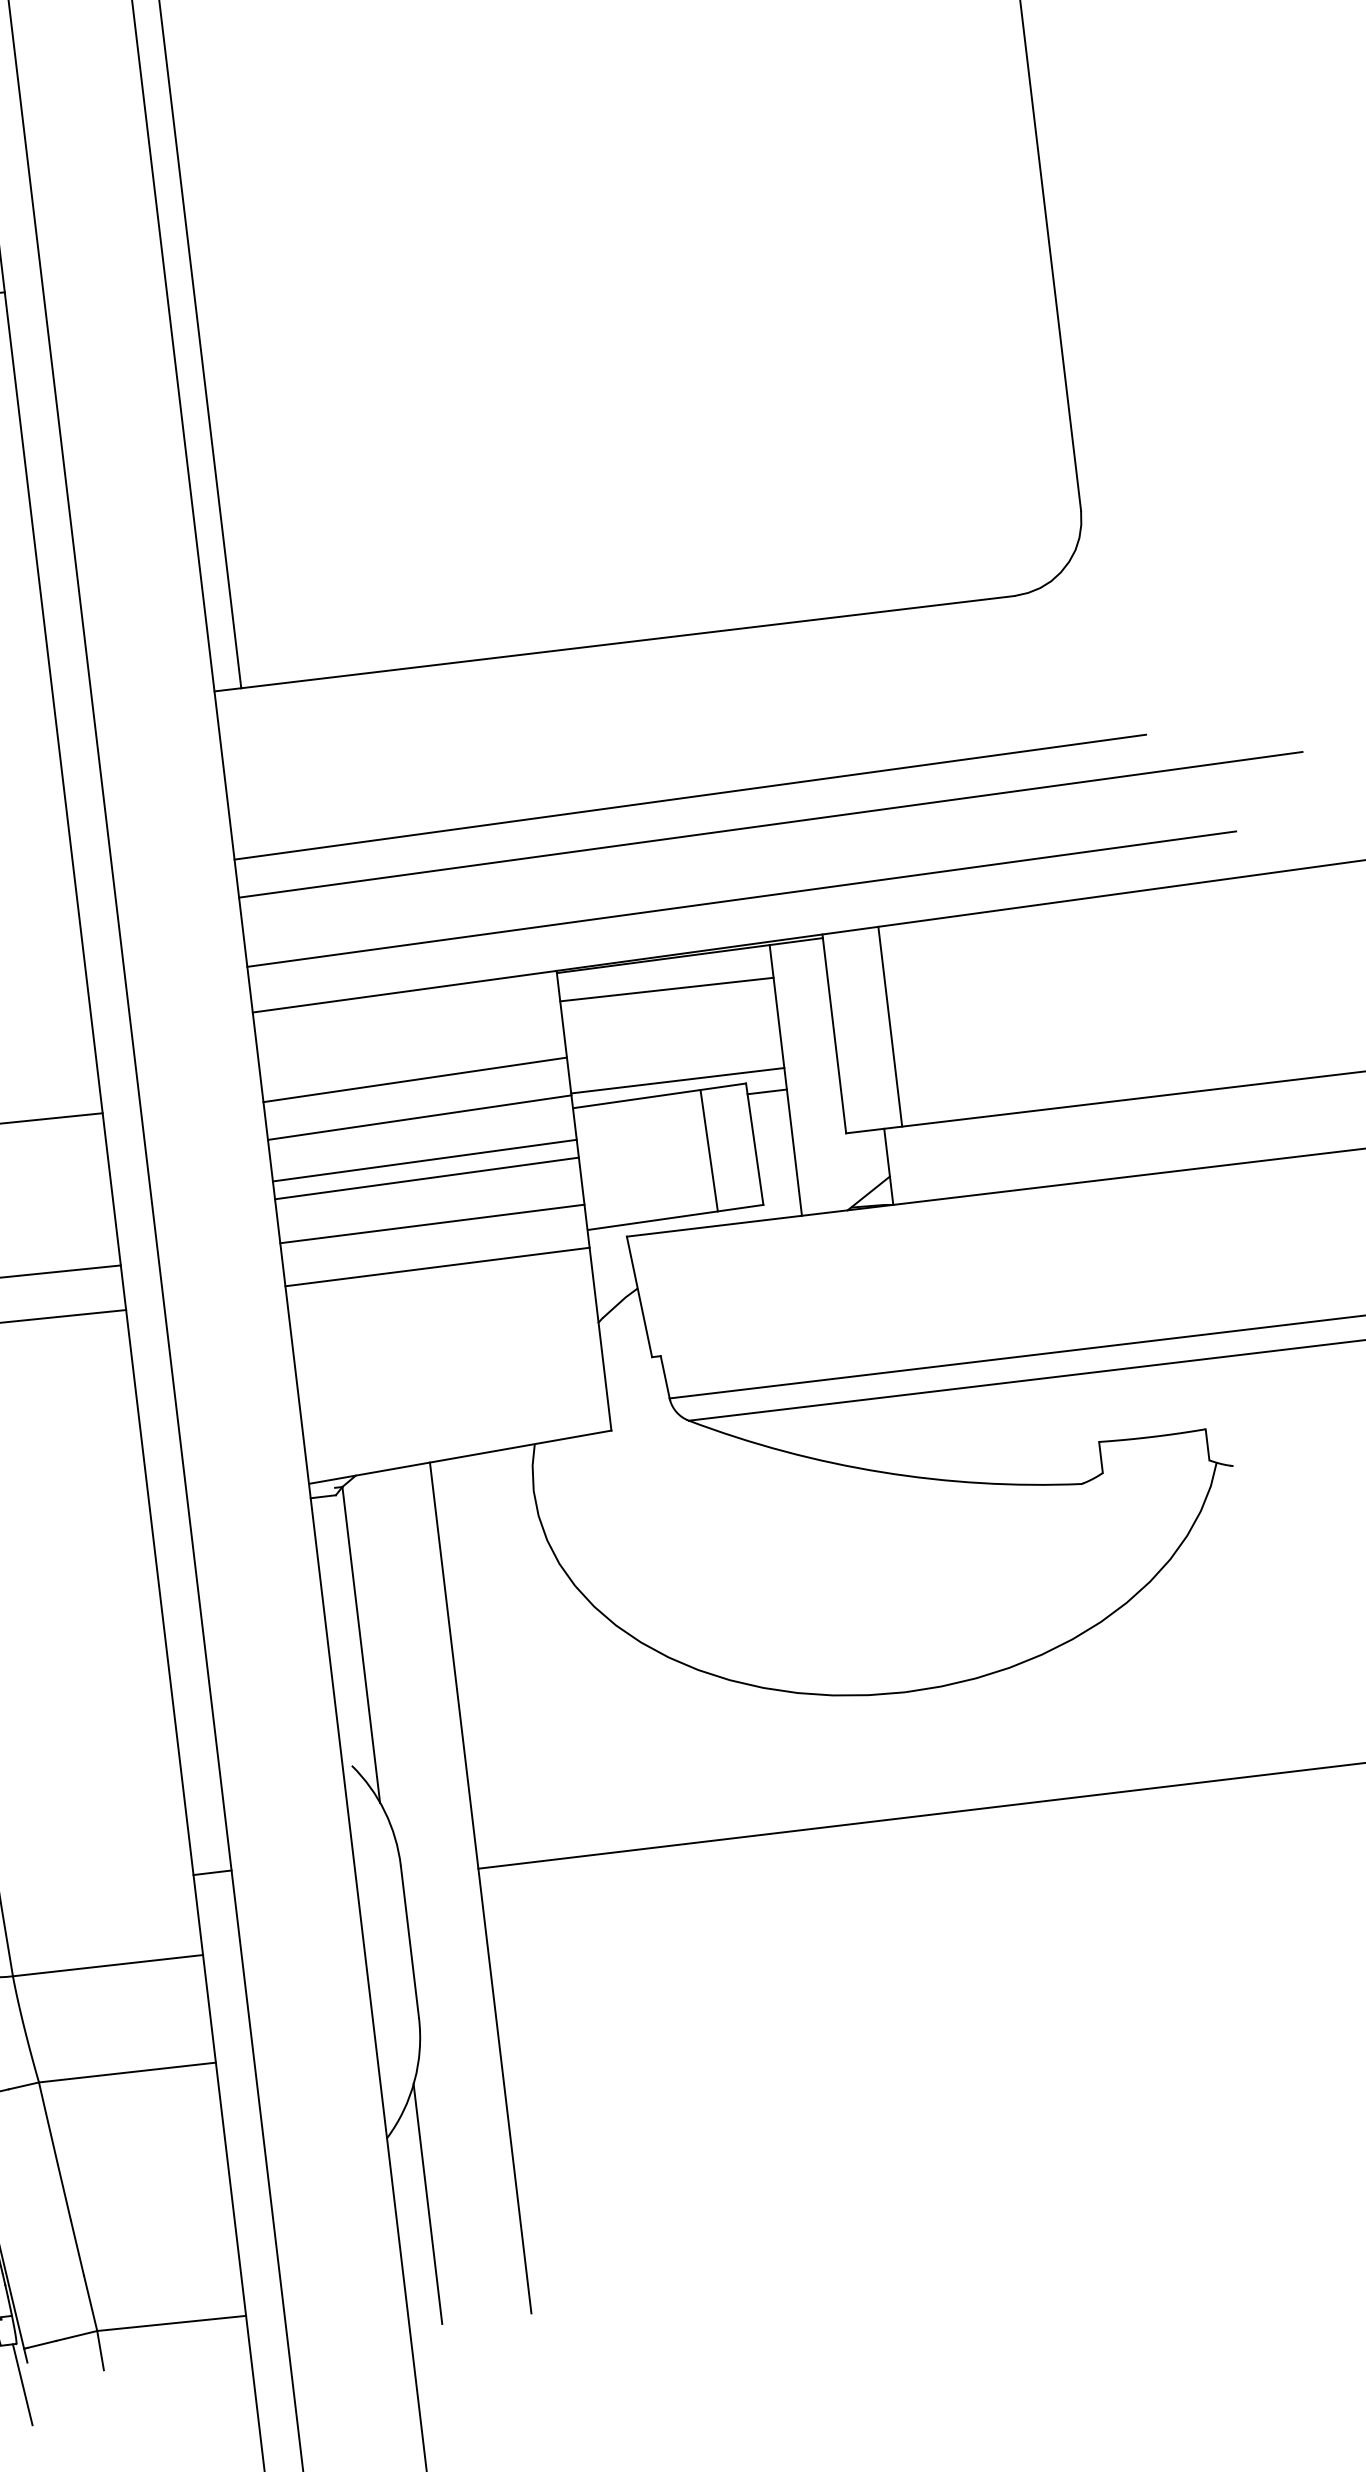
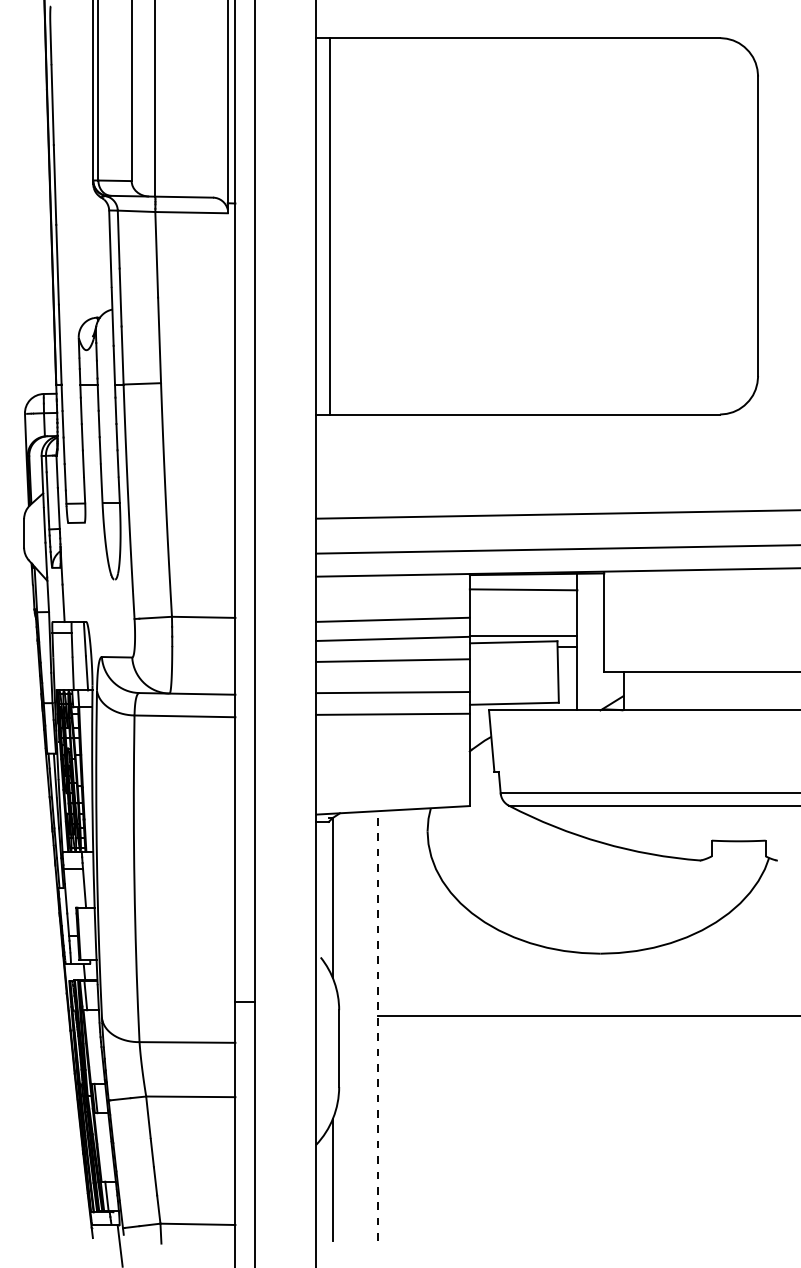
line: (689, 797) -> (546, 495), removed
line: (890, 1026) -> (632, 621), removed
line: (708, 1150) -> (534, 672), removed
line: (426, 1178) -> (392, 669), removed
line: (480, 1887) -> (377, 1025), solid -> dashed

